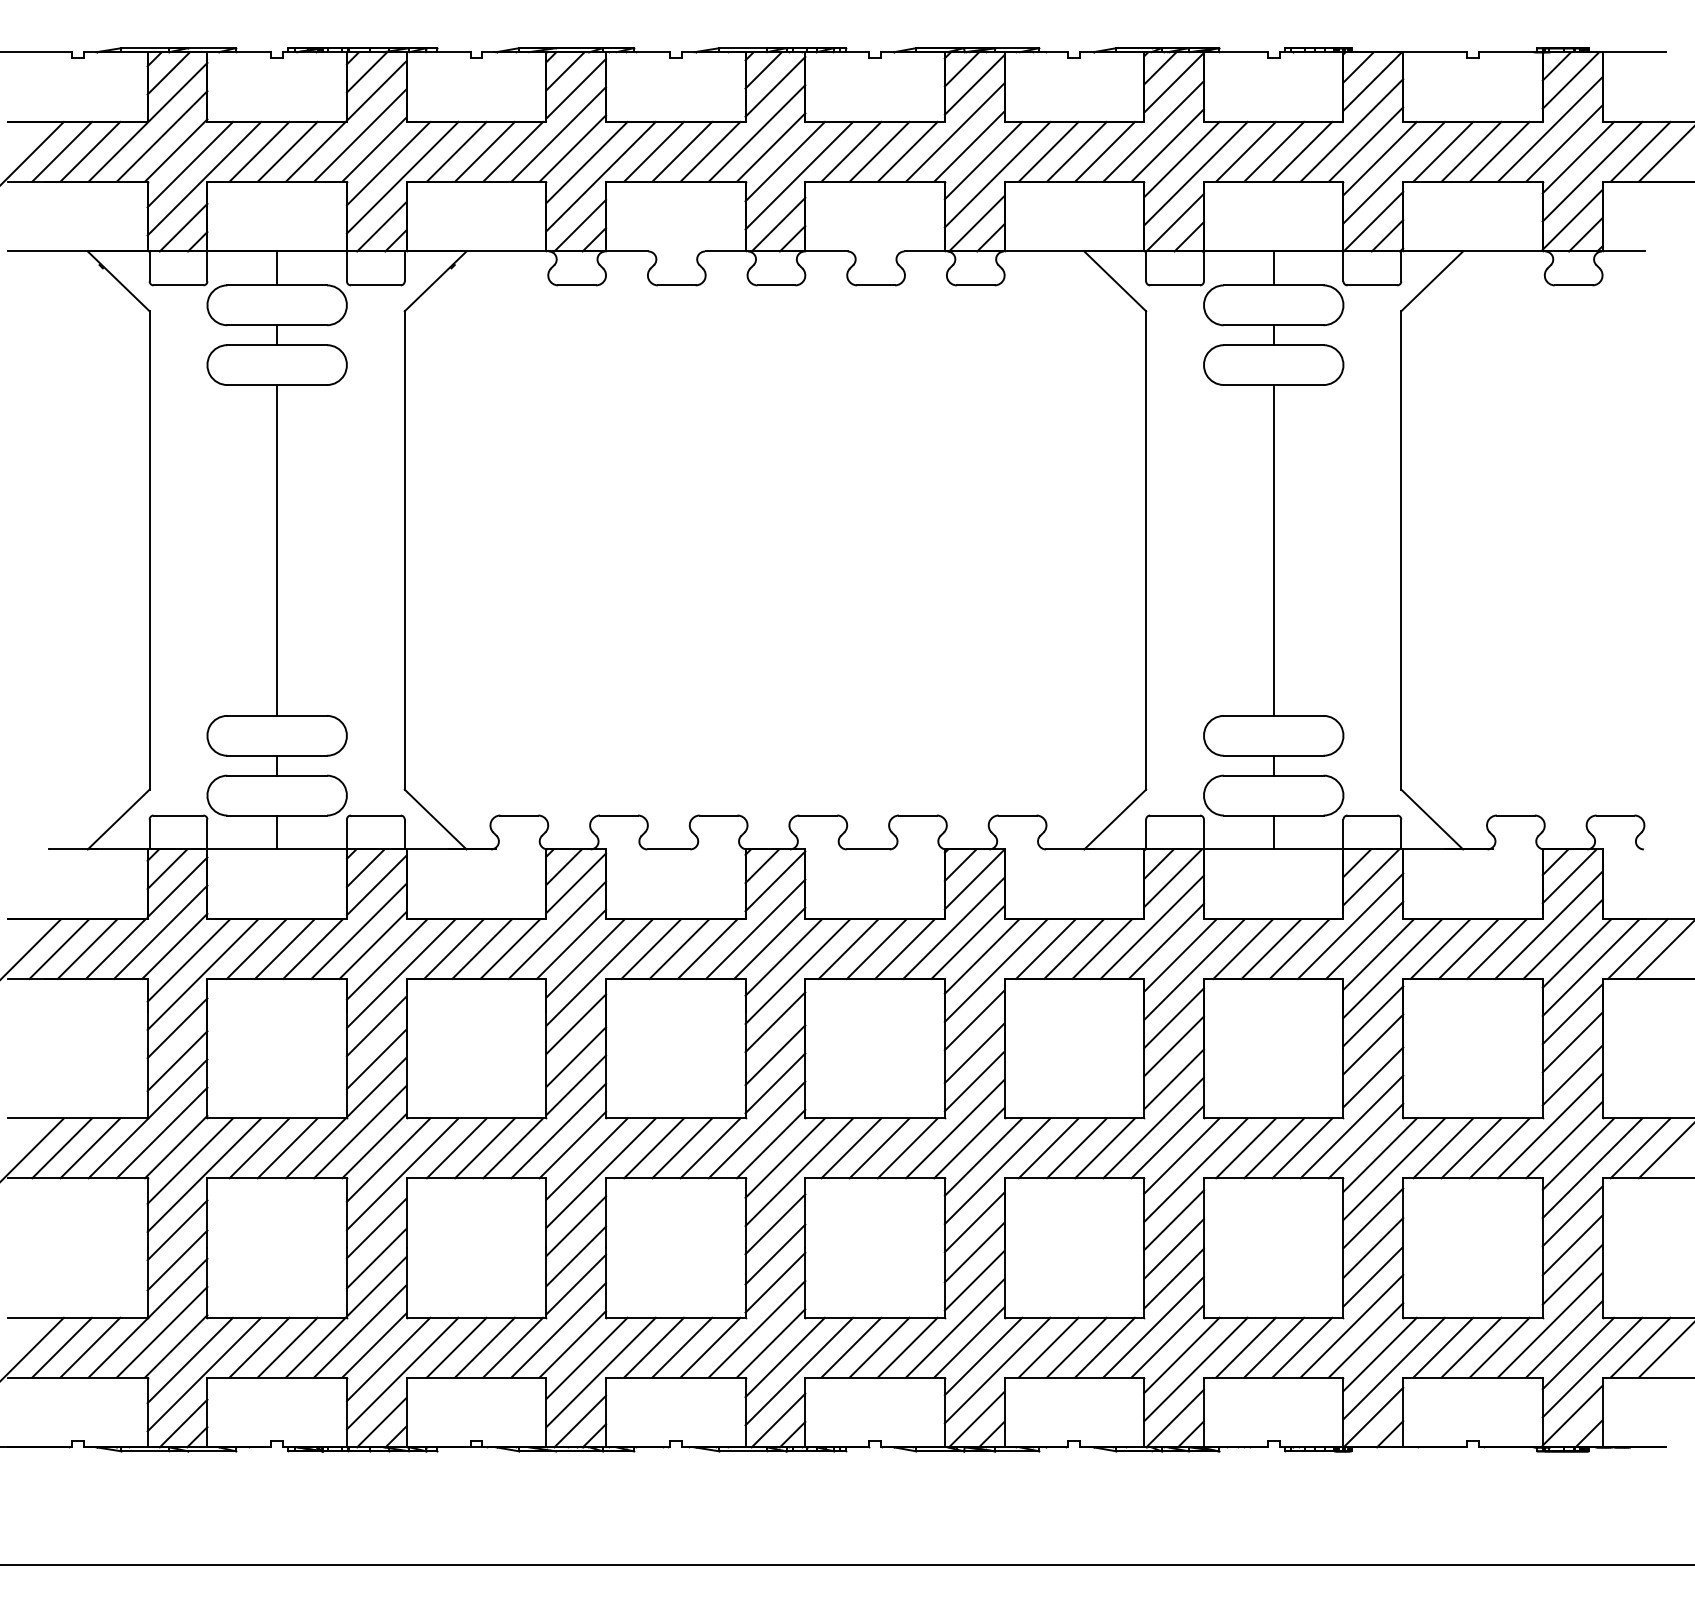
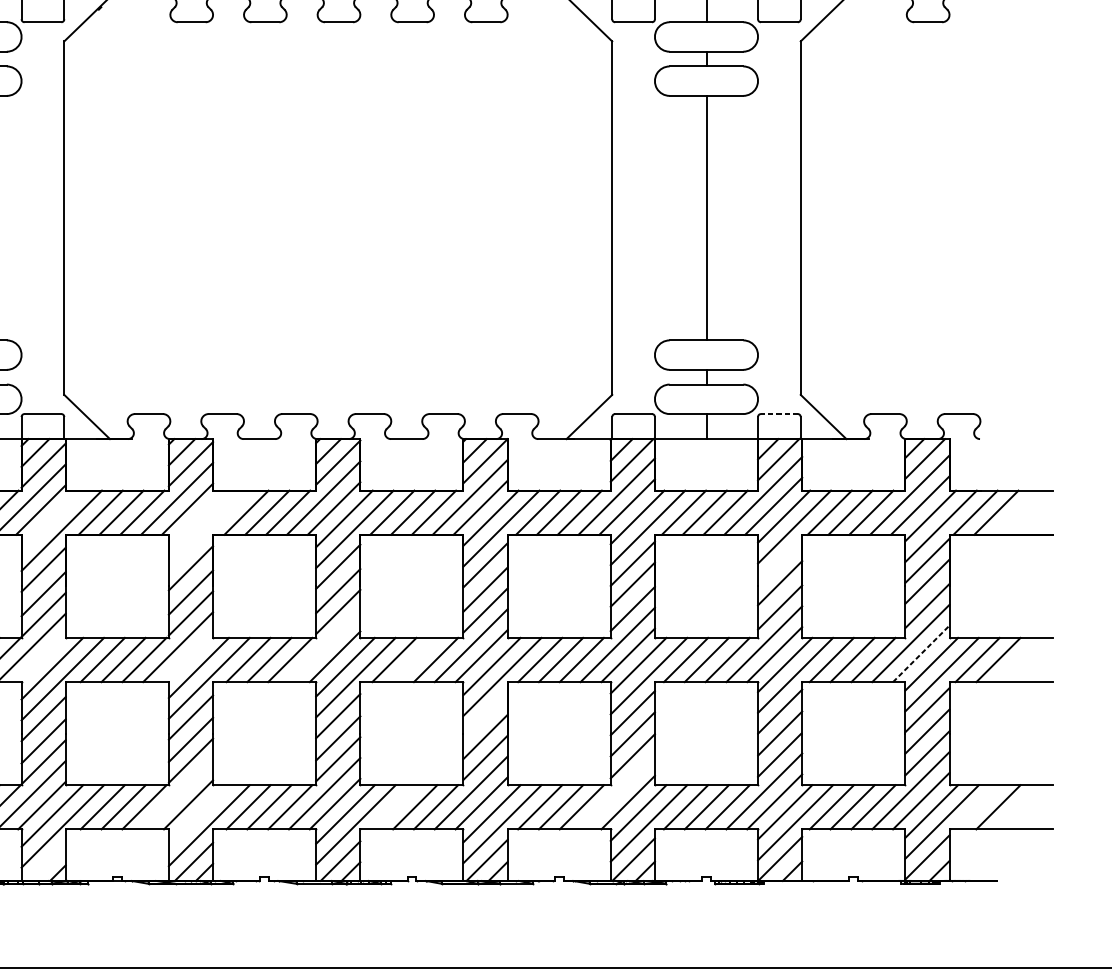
line: (1372, 815) -> (779, 414), solid -> dashed
line: (585, 958) -> (197, 519), removed
line: (386, 959) -> (50, 520), removed
line: (599, 972) -> (208, 530), removed
line: (1373, 1016) -> (780, 562), removed
line: (756, 1129) -> (324, 646), removed
line: (1564, 1139) -> (921, 653), solid -> dashed
line: (572, 1144) -> (188, 657), removed
line: (374, 1145) -> (41, 657), removed
line: (879, 1148) -> (415, 660), removed
line: (974, 1222) -> (485, 714), removed
line: (1153, 1326) -> (617, 791), removed
line: (558, 1330) -> (177, 794), removed
line: (851, 1347) -> (394, 807), removed
line: (1640, 1347) -> (977, 807), removed
line: (586, 1358) -> (198, 815), removed
line: (381, 1422) -> (47, 862), removed

